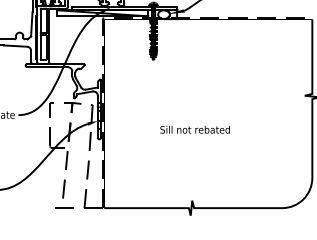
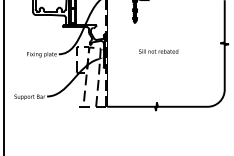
text: (194, 129) -> (158, 51), moved

